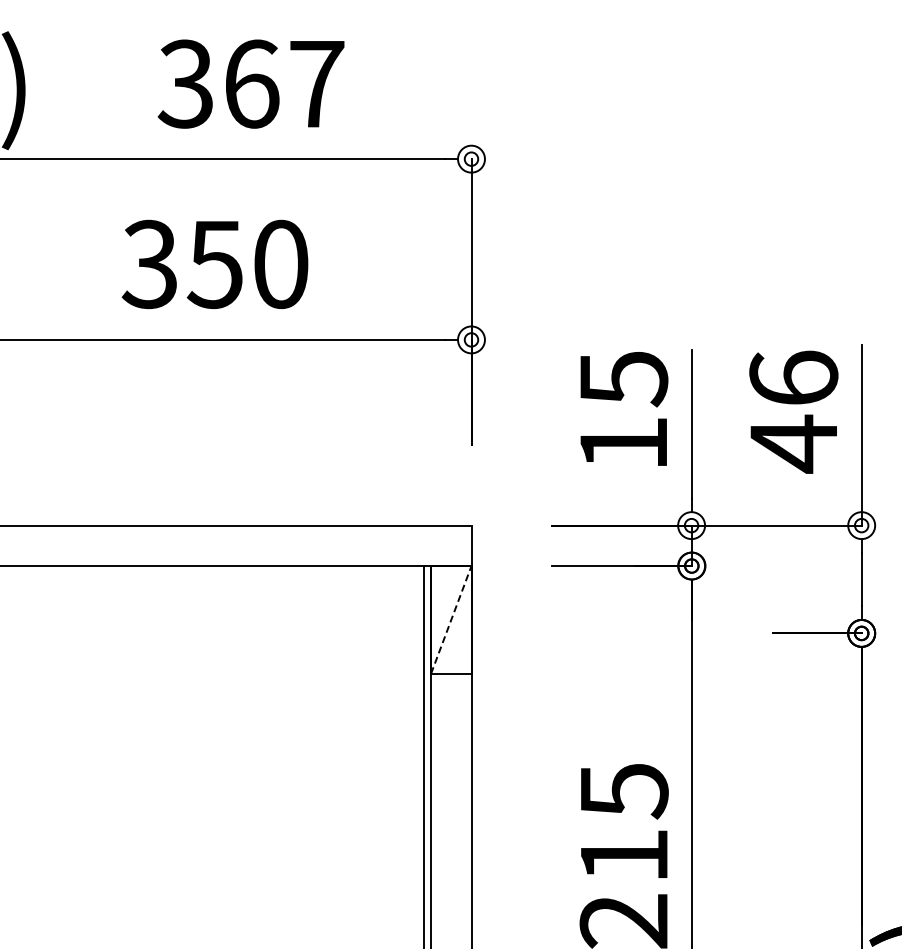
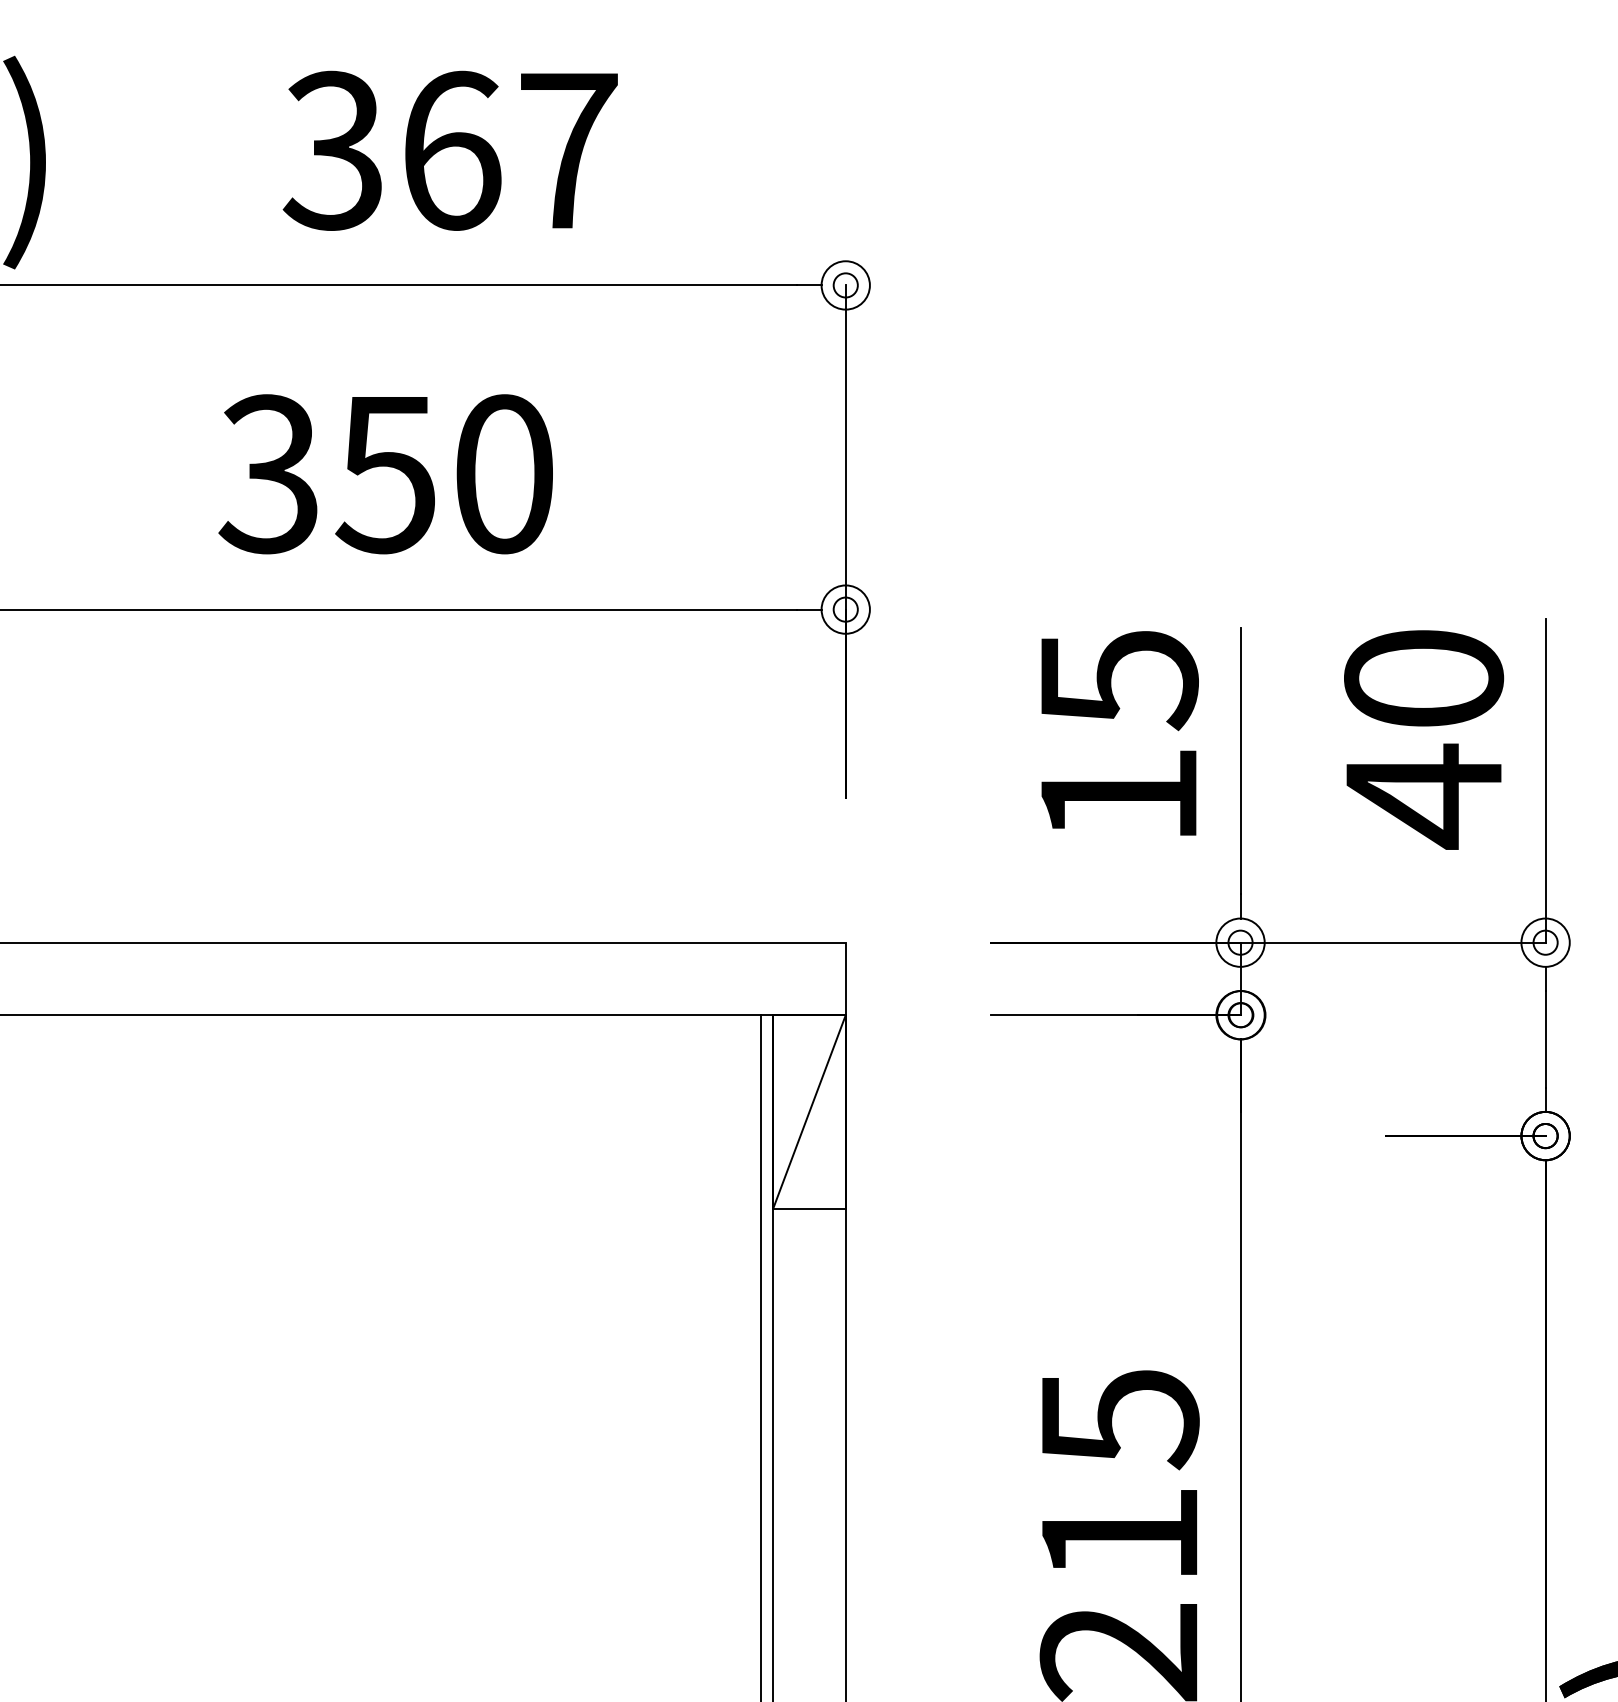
text: (793, 377) -> (1423, 677), 46 -> 40
line: (451, 619) -> (809, 1111), dashed -> solid

